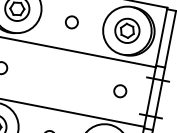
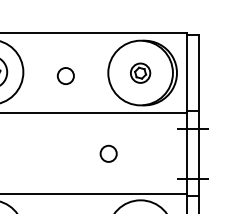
part: (127, 31) -> (140, 73), size x0.6
circle: (120, 90) -> (108, 153), moved

